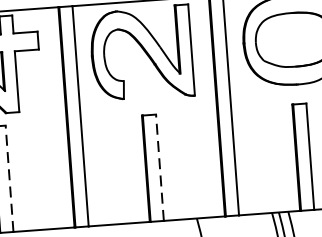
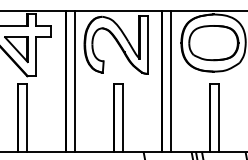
line: (159, 168) -> (122, 118), dashed -> solid
line: (9, 179) -> (26, 118), dashed -> solid

